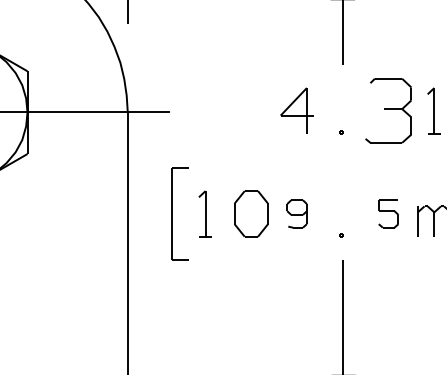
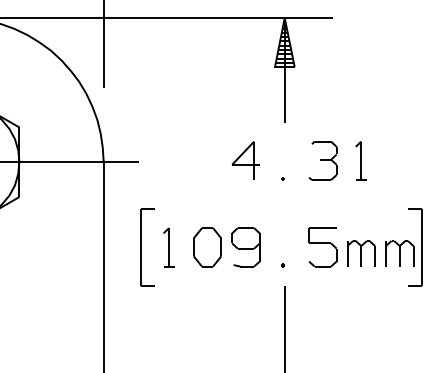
part: (388, 110) -> (322, 160), size x0.71
part: (296, 214) -> (245, 247), size x1.67
part: (388, 214) -> (322, 247), size x1.67

